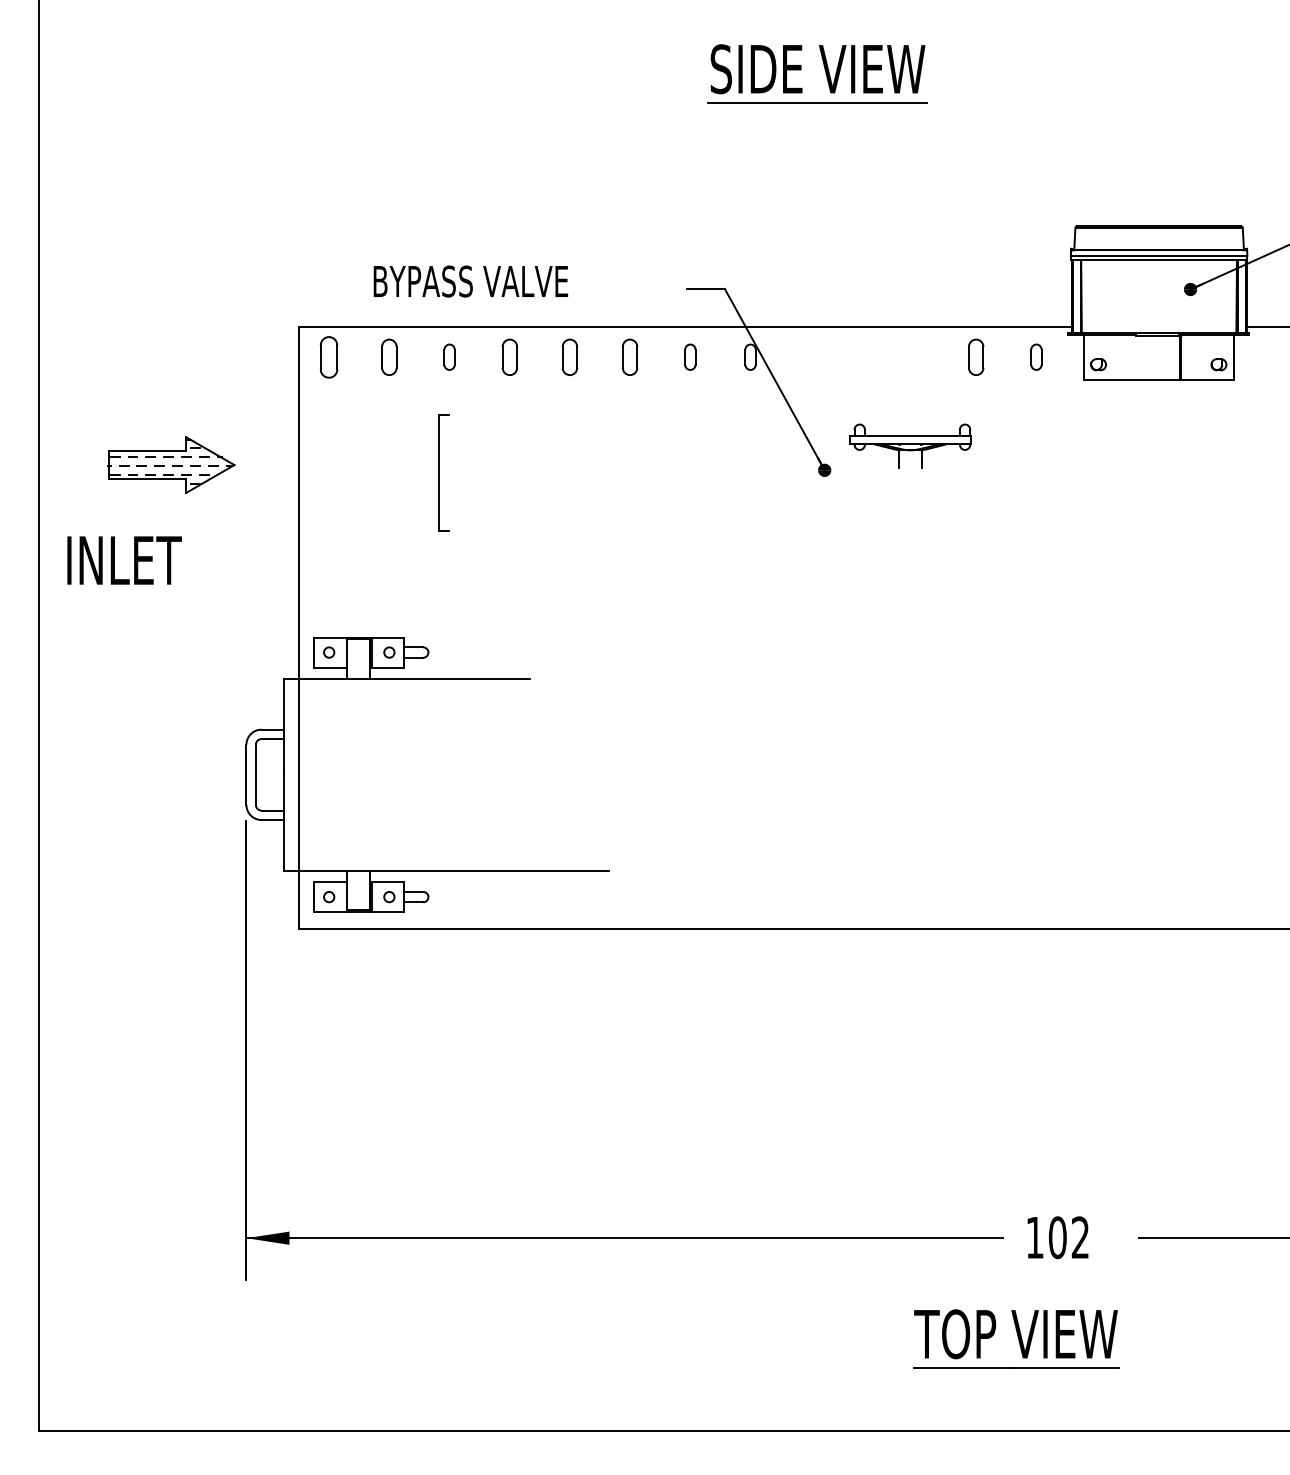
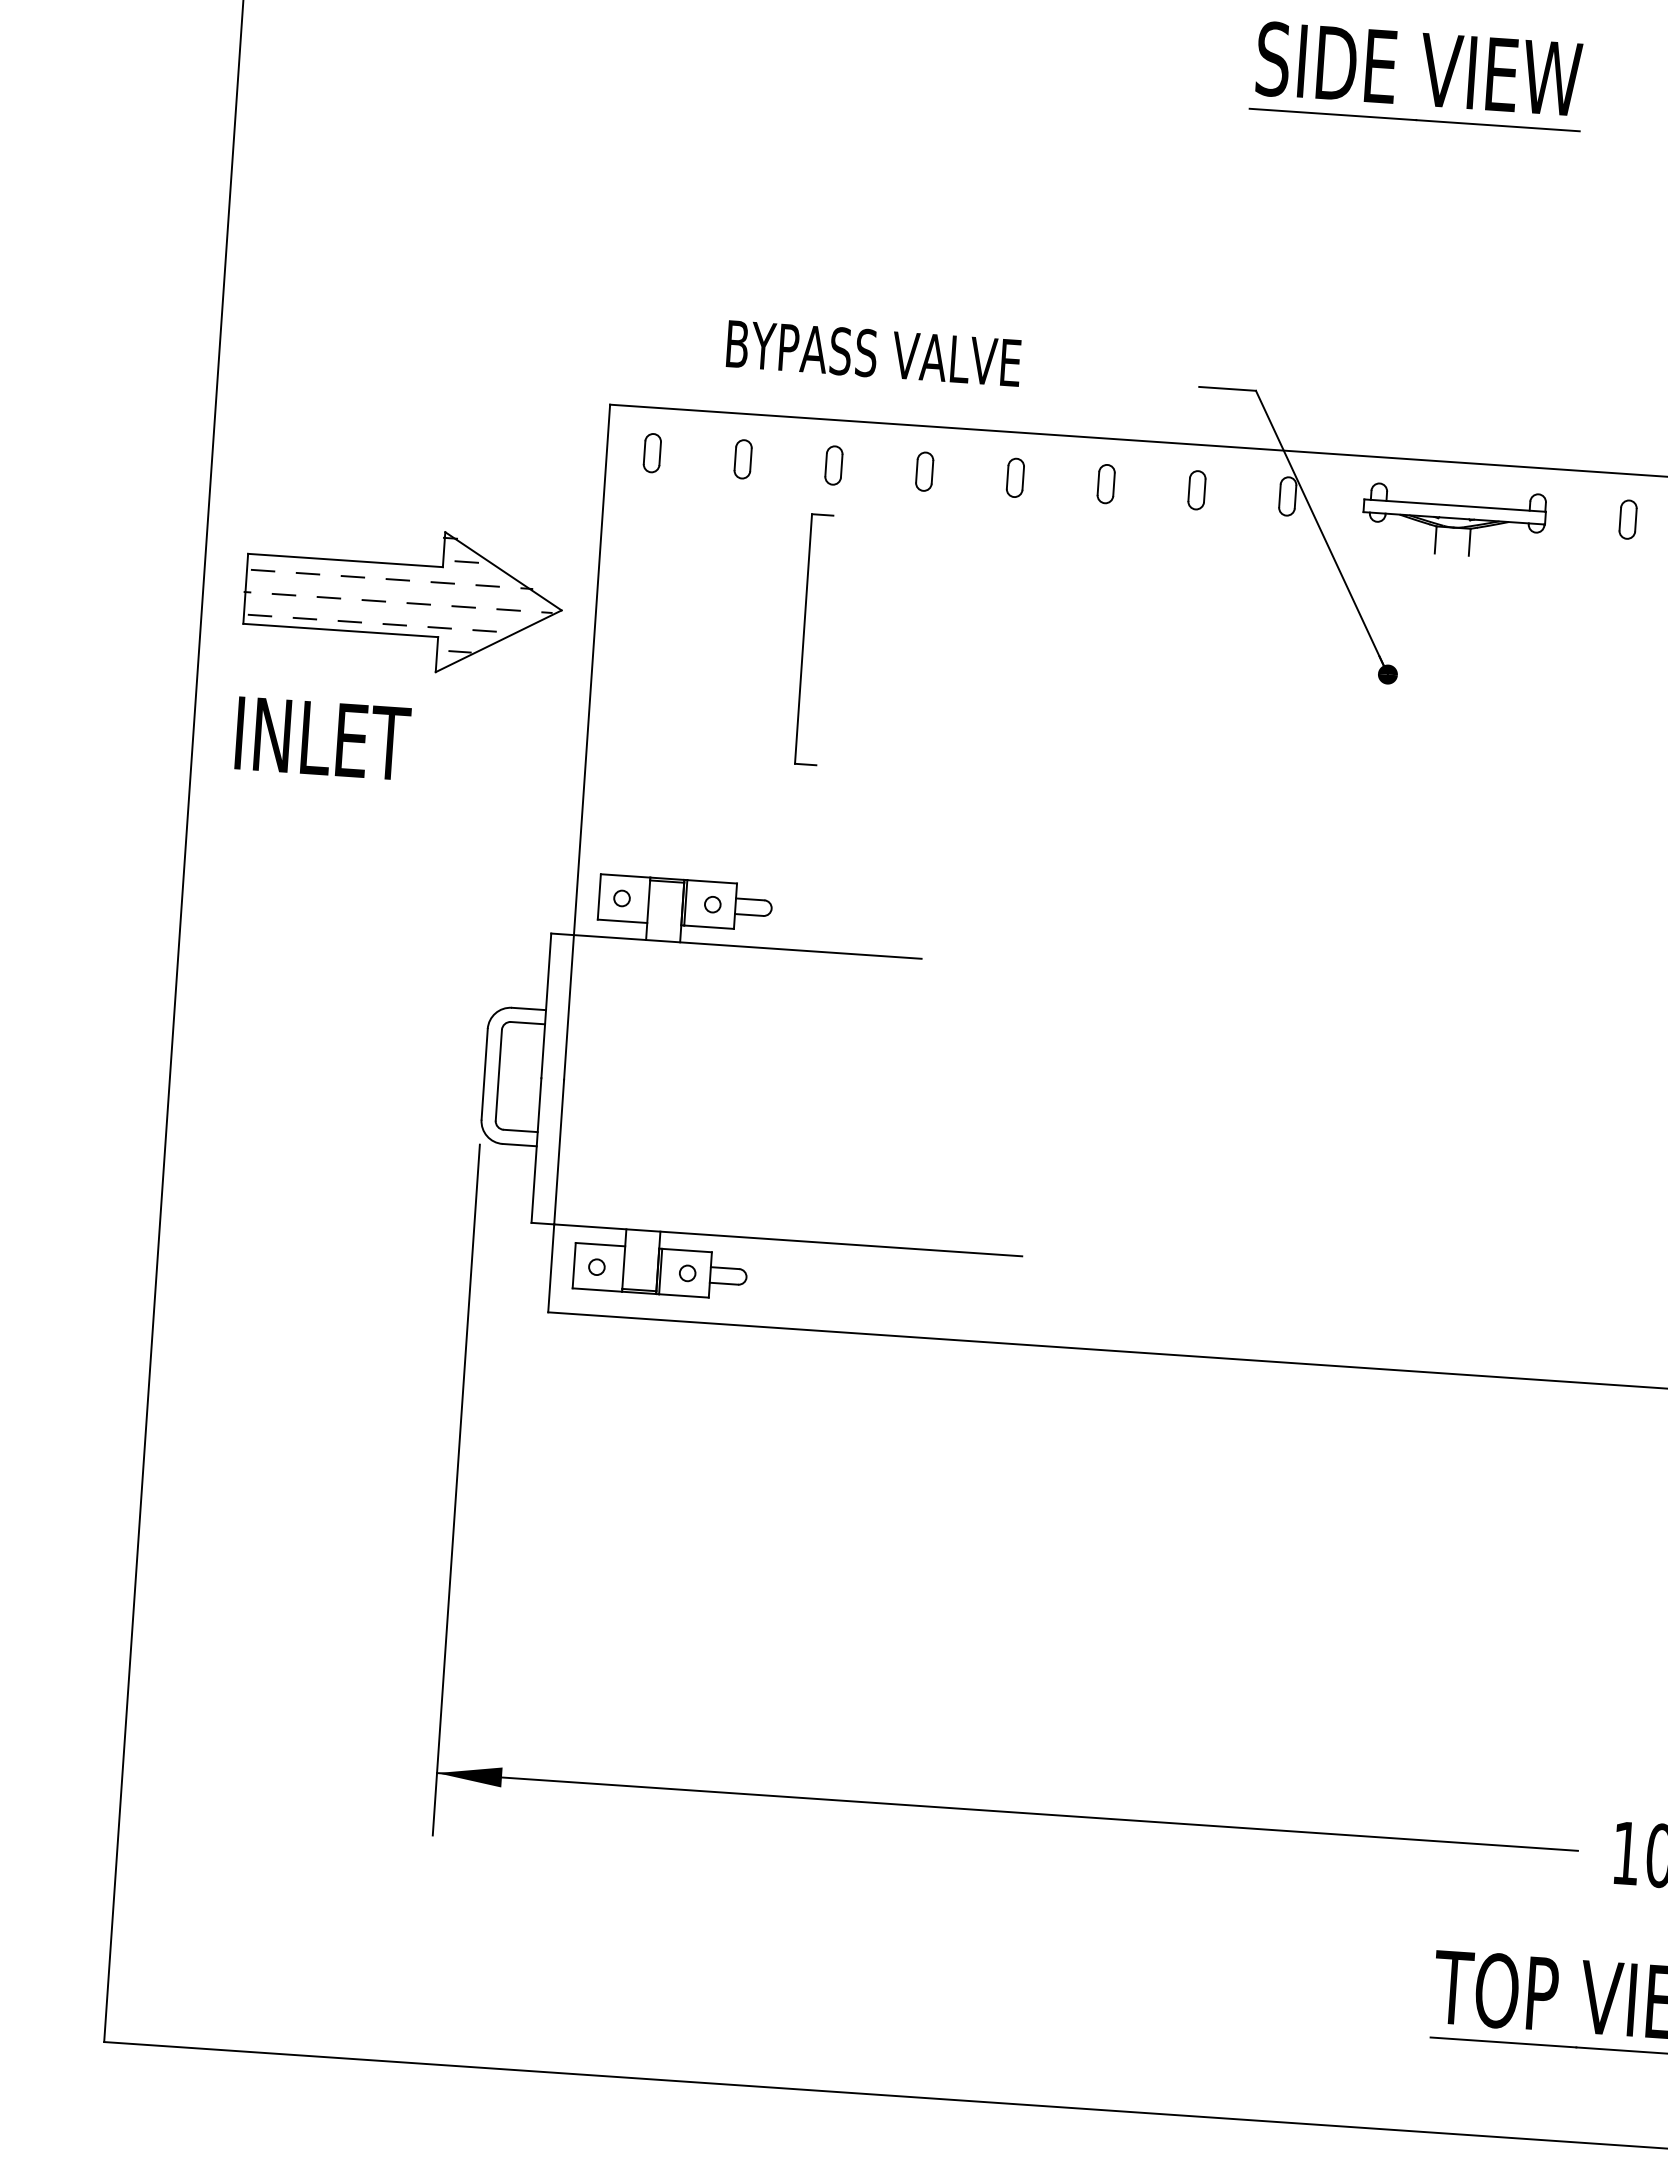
part: (329, 356) -> (652, 452), size x0.62
part: (389, 356) -> (743, 458), size x0.71
part: (509, 356) -> (924, 470), size x0.71
part: (569, 356) -> (1014, 476), size x0.71
part: (630, 356) -> (1106, 482), size x0.71
part: (976, 356) -> (1628, 518), size x0.71
part: (910, 445) -> (1454, 520), moved
part: (171, 464) -> (403, 598), size x1.67
part: (443, 472) -> (812, 638), size x1.43

